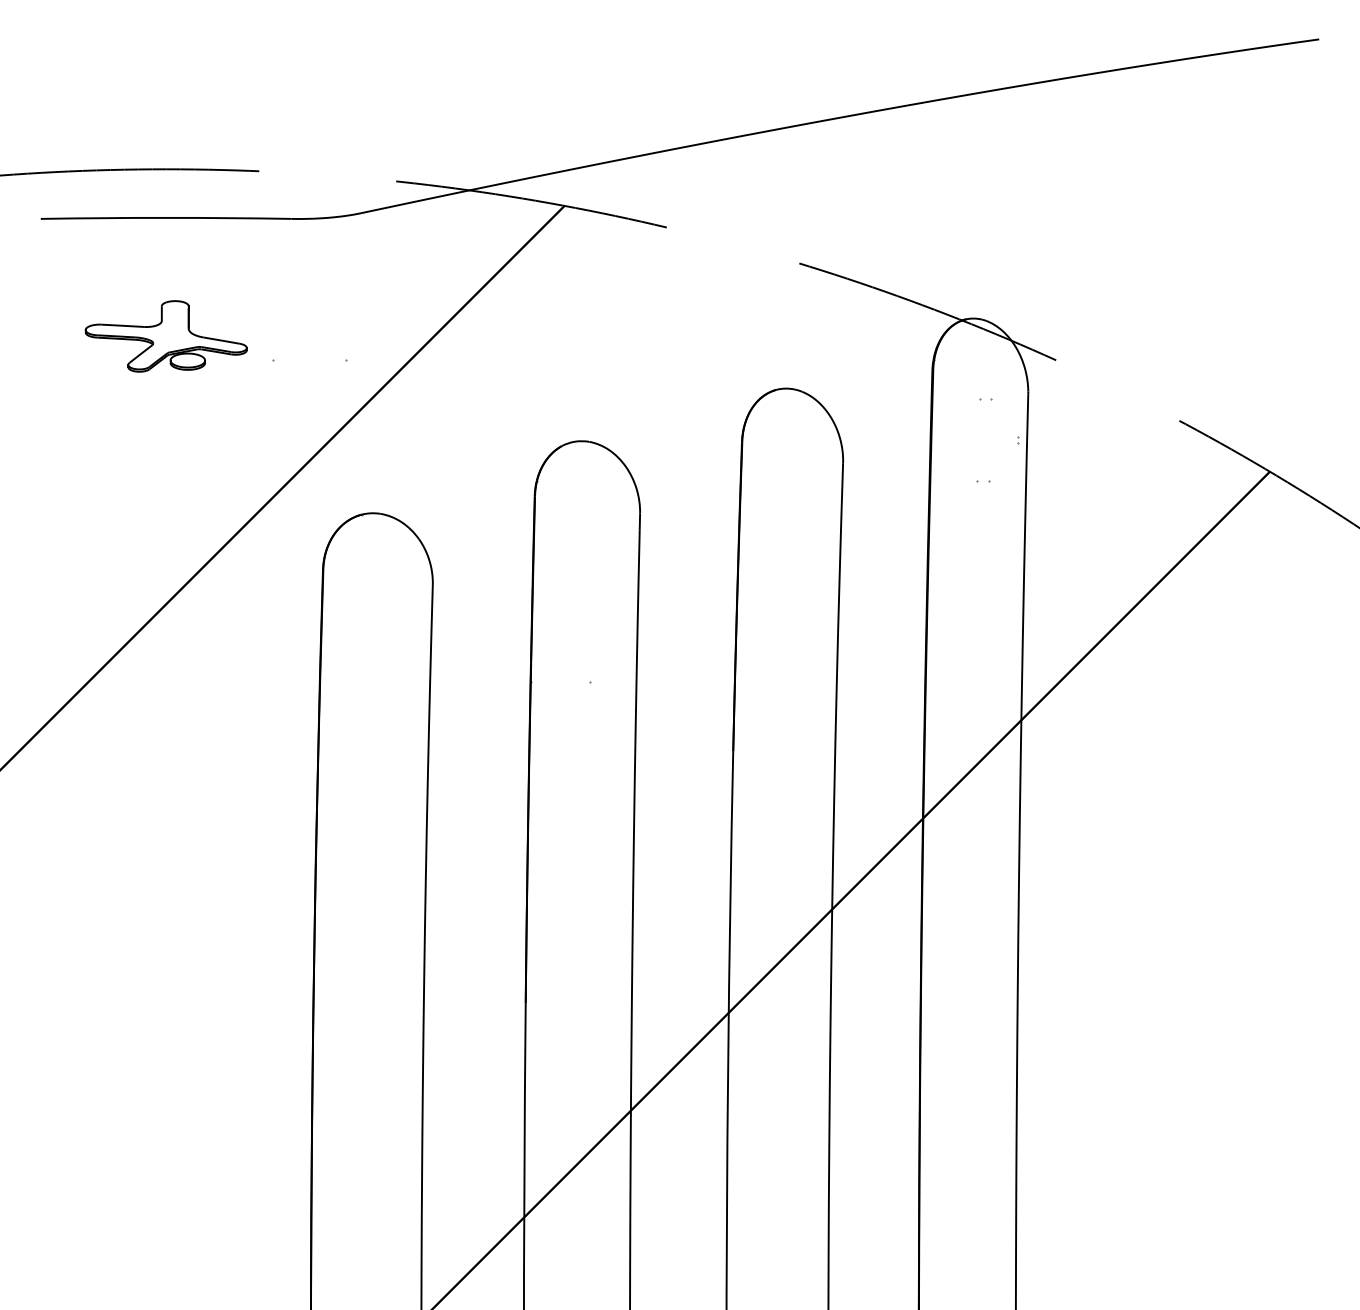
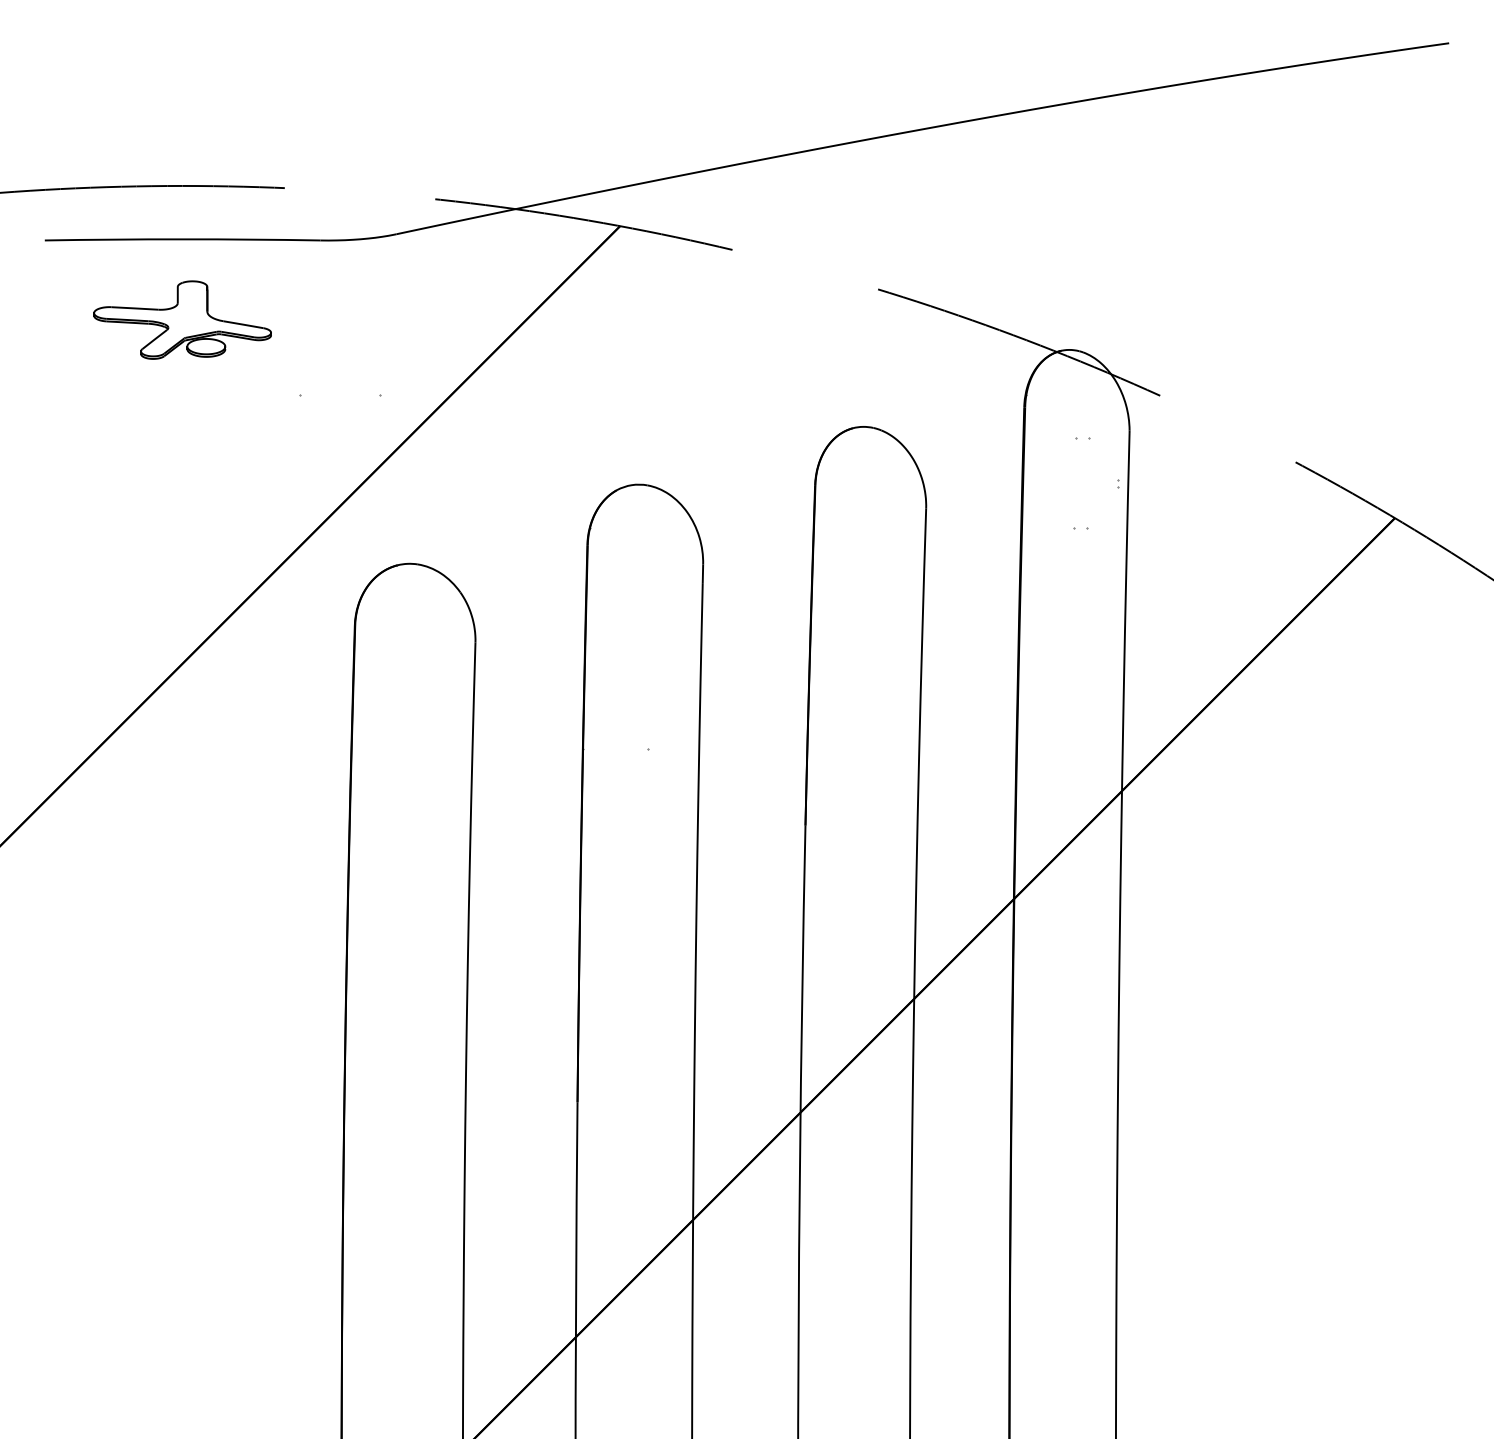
part: (165, 336) -> (181, 320), moved

